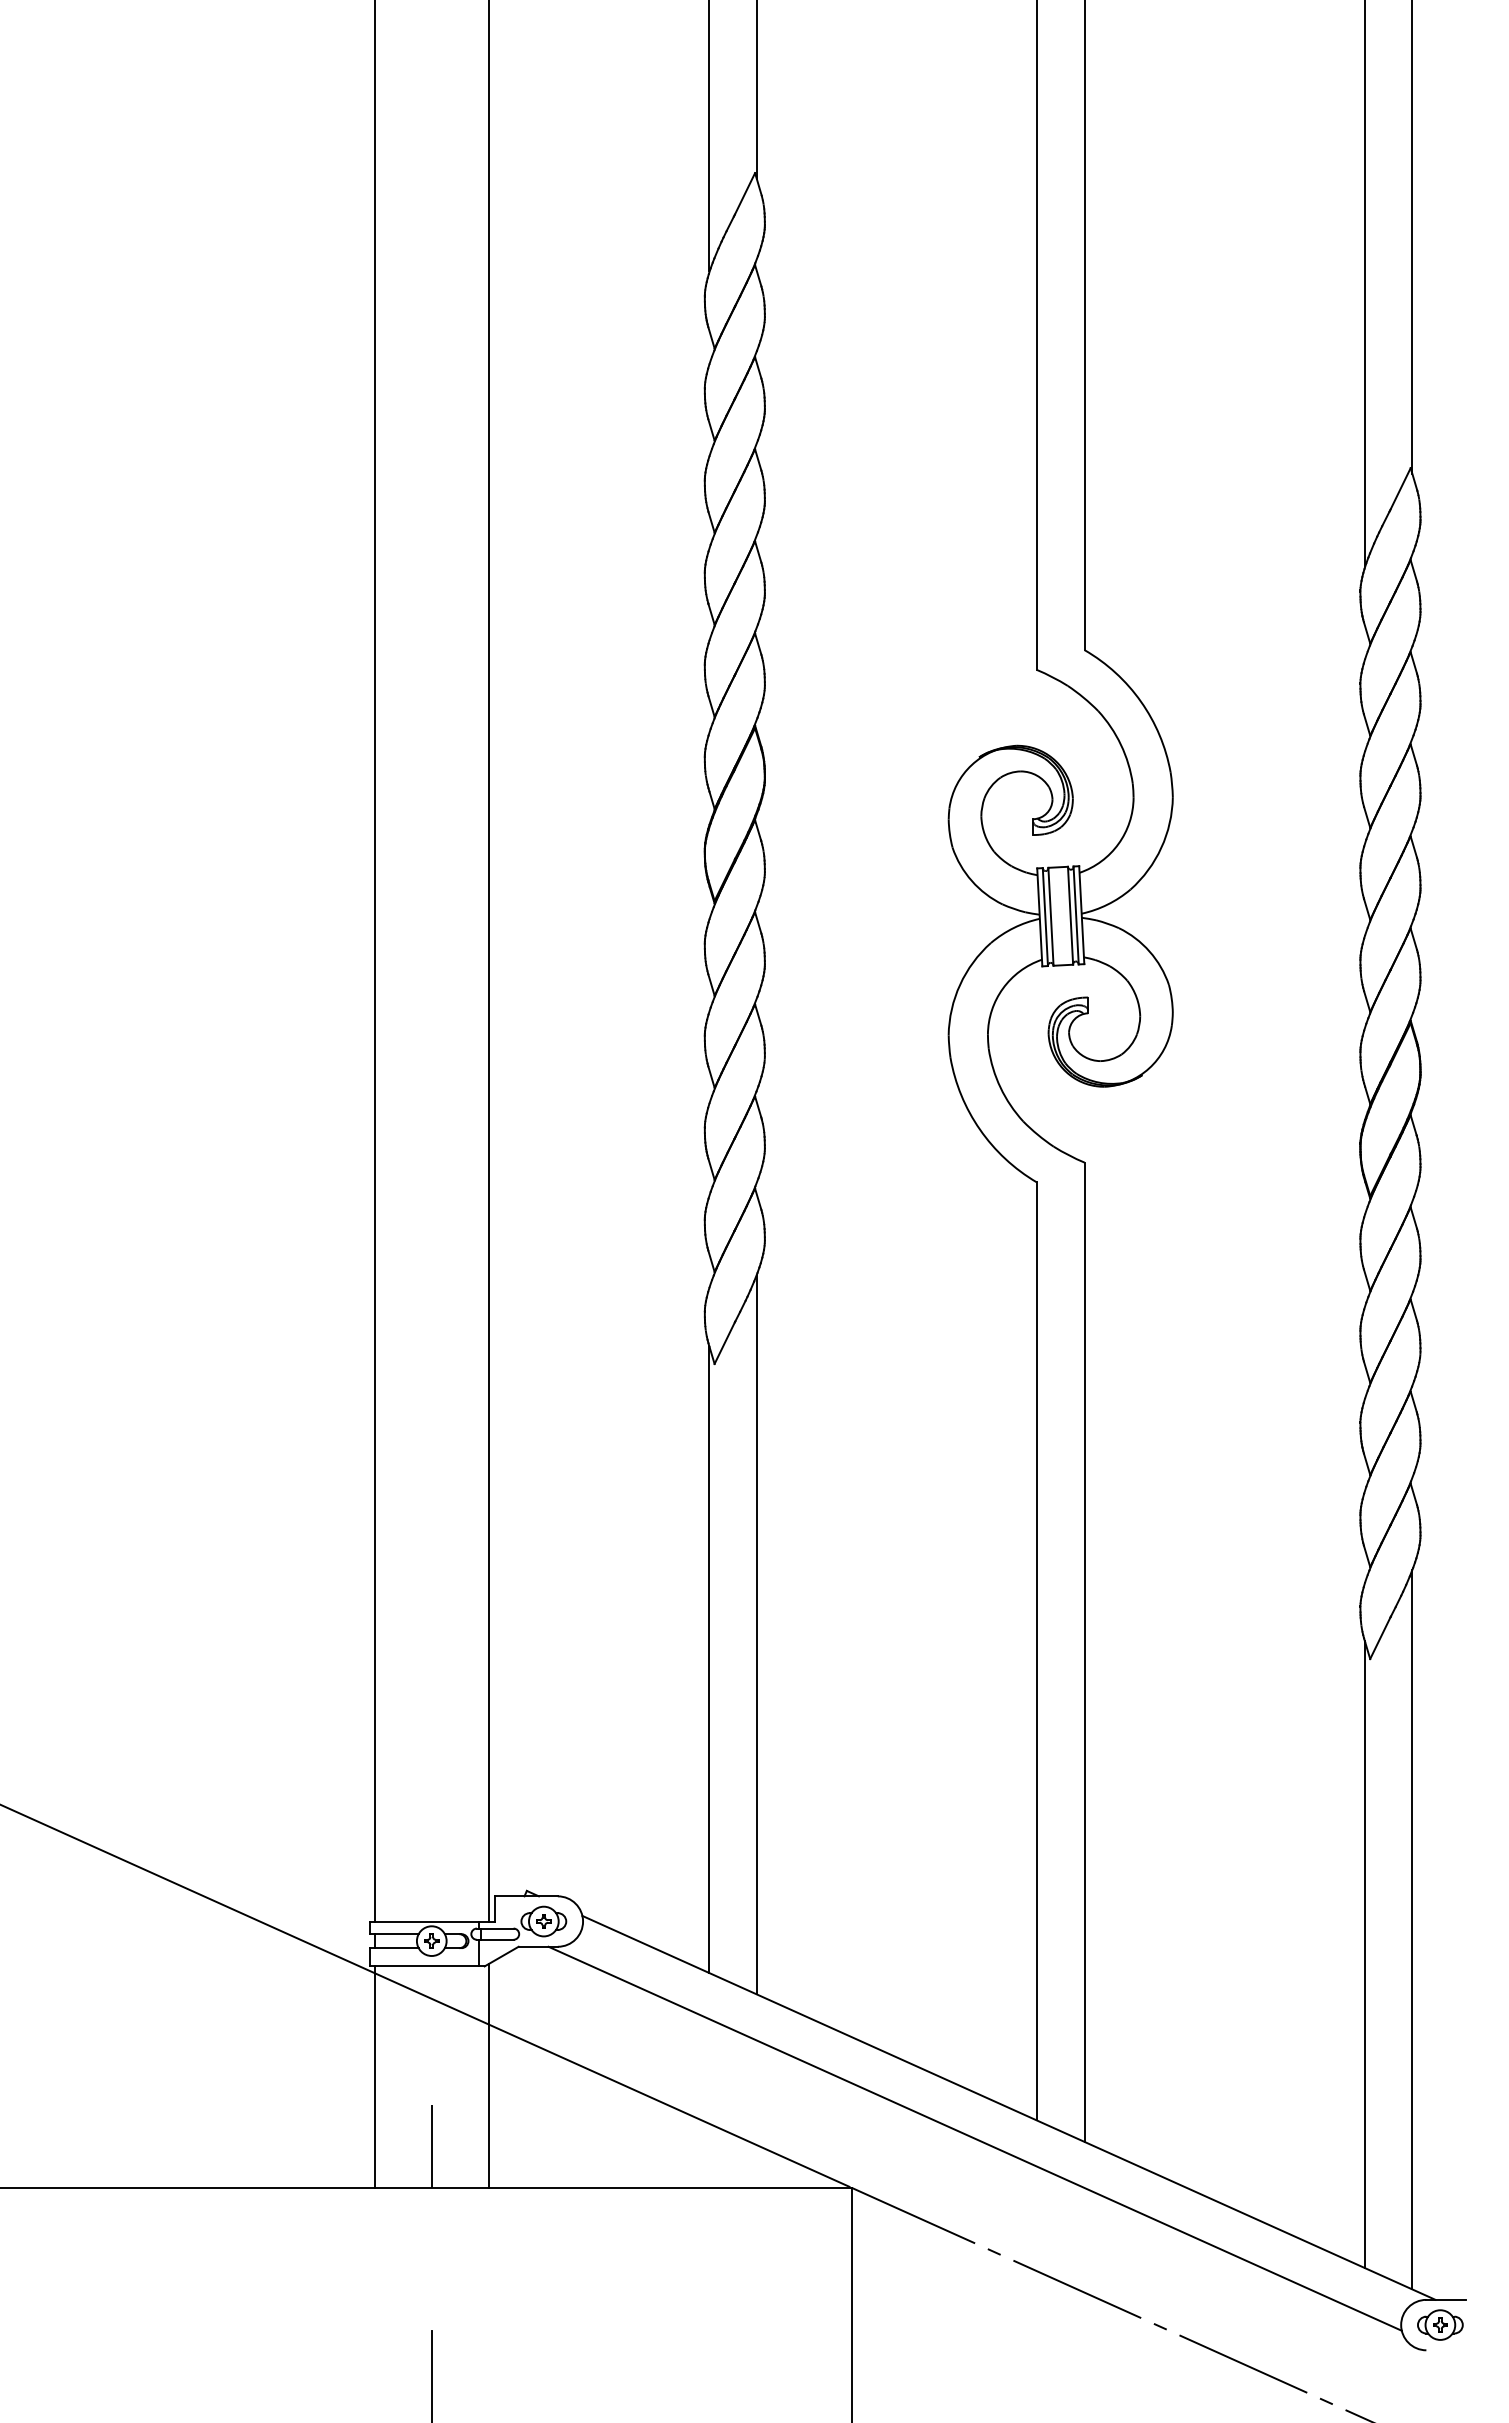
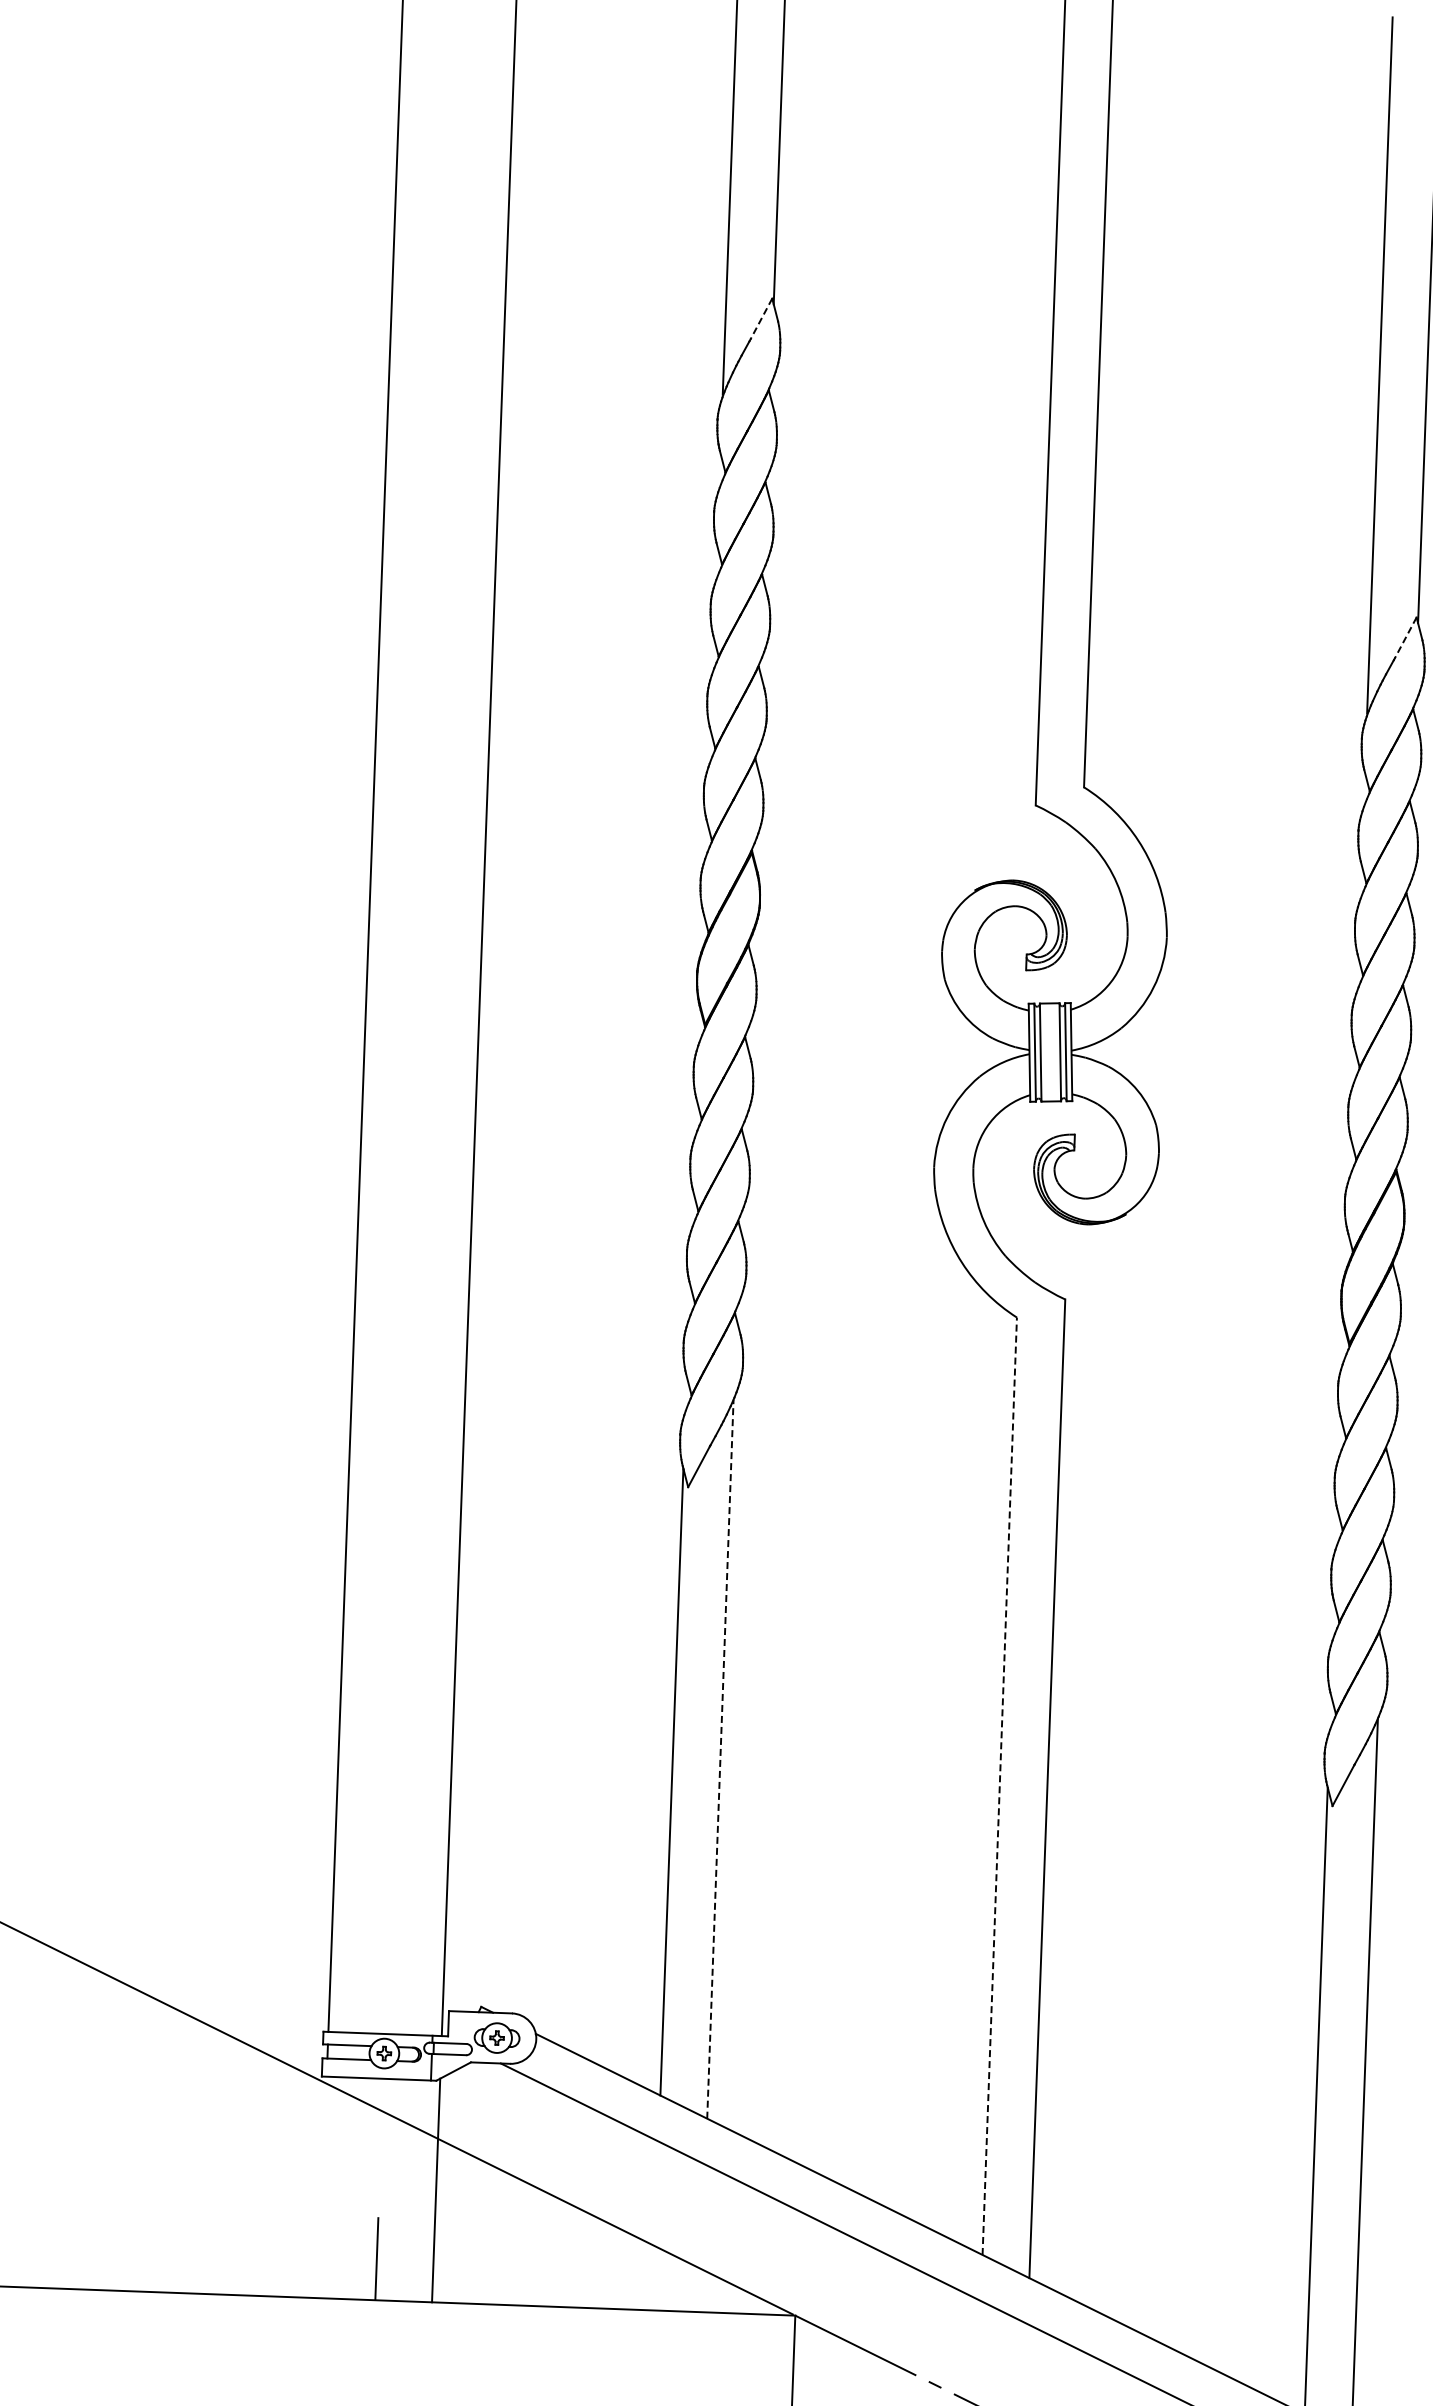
line: (744, 194) -> (760, 319), solid -> dashed
line: (1400, 489) -> (1405, 638), solid -> dashed
line: (756, 1634) -> (720, 1759), solid -> dashed
line: (1036, 1650) -> (999, 1785), solid -> dashed
line: (375, 2076) -> (323, 2186), removed

